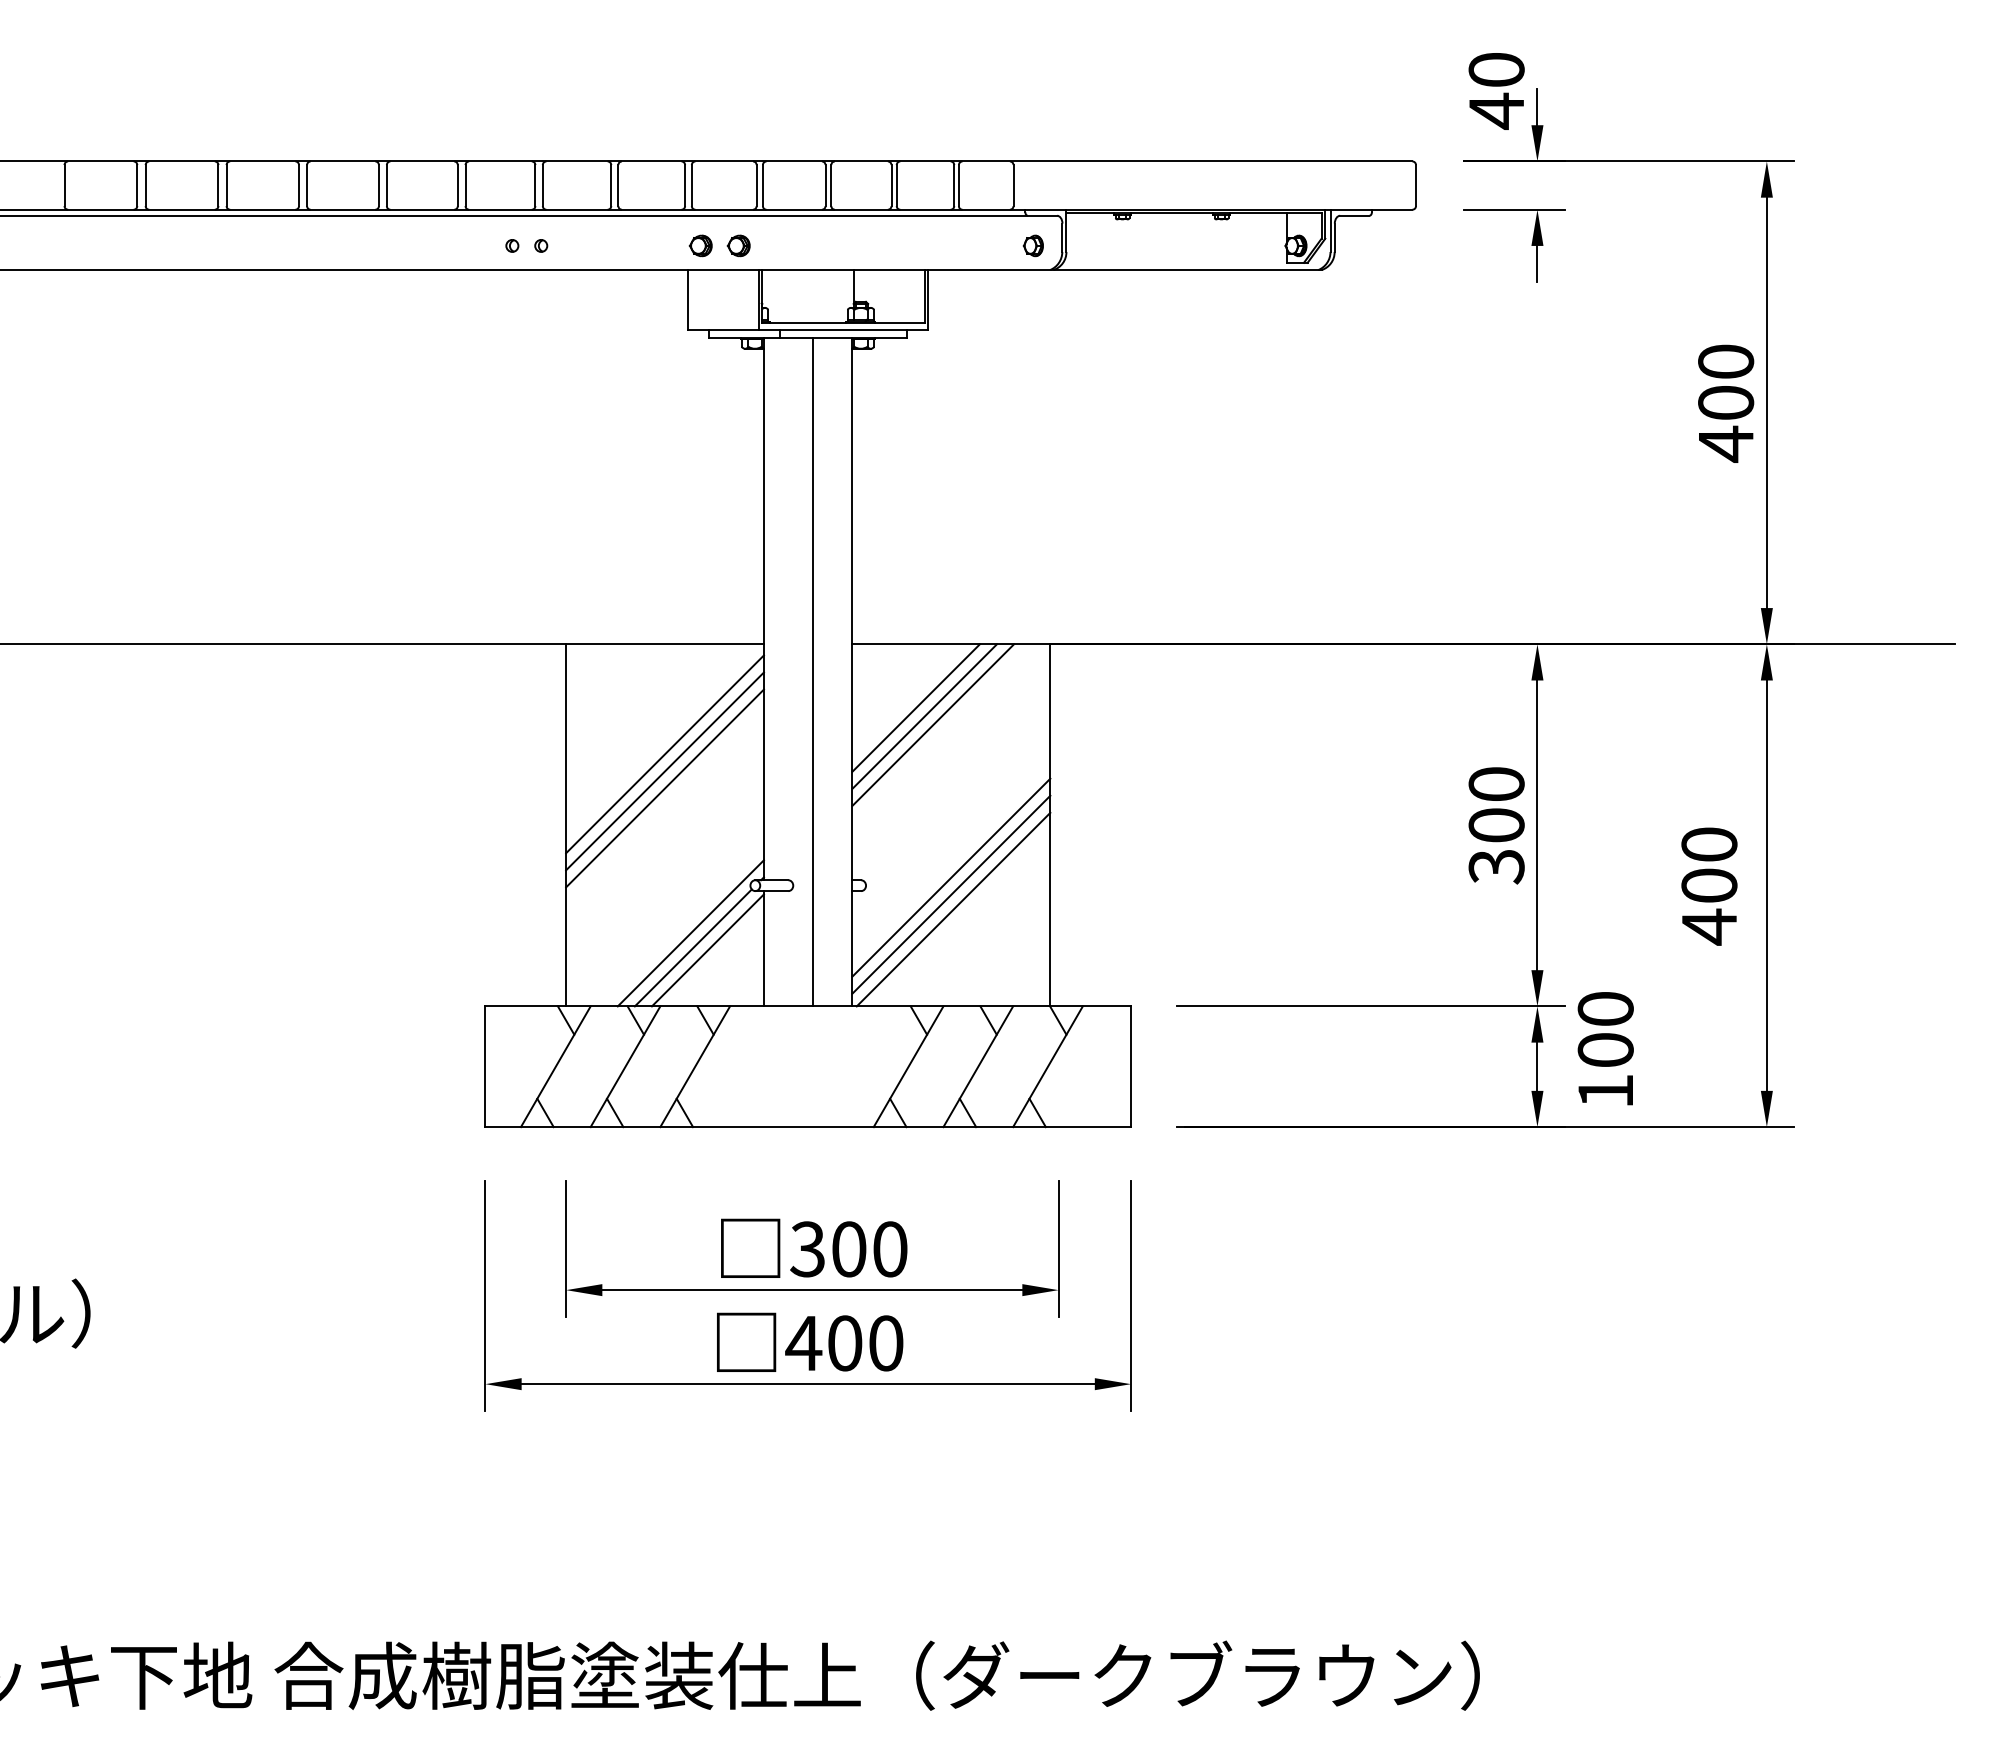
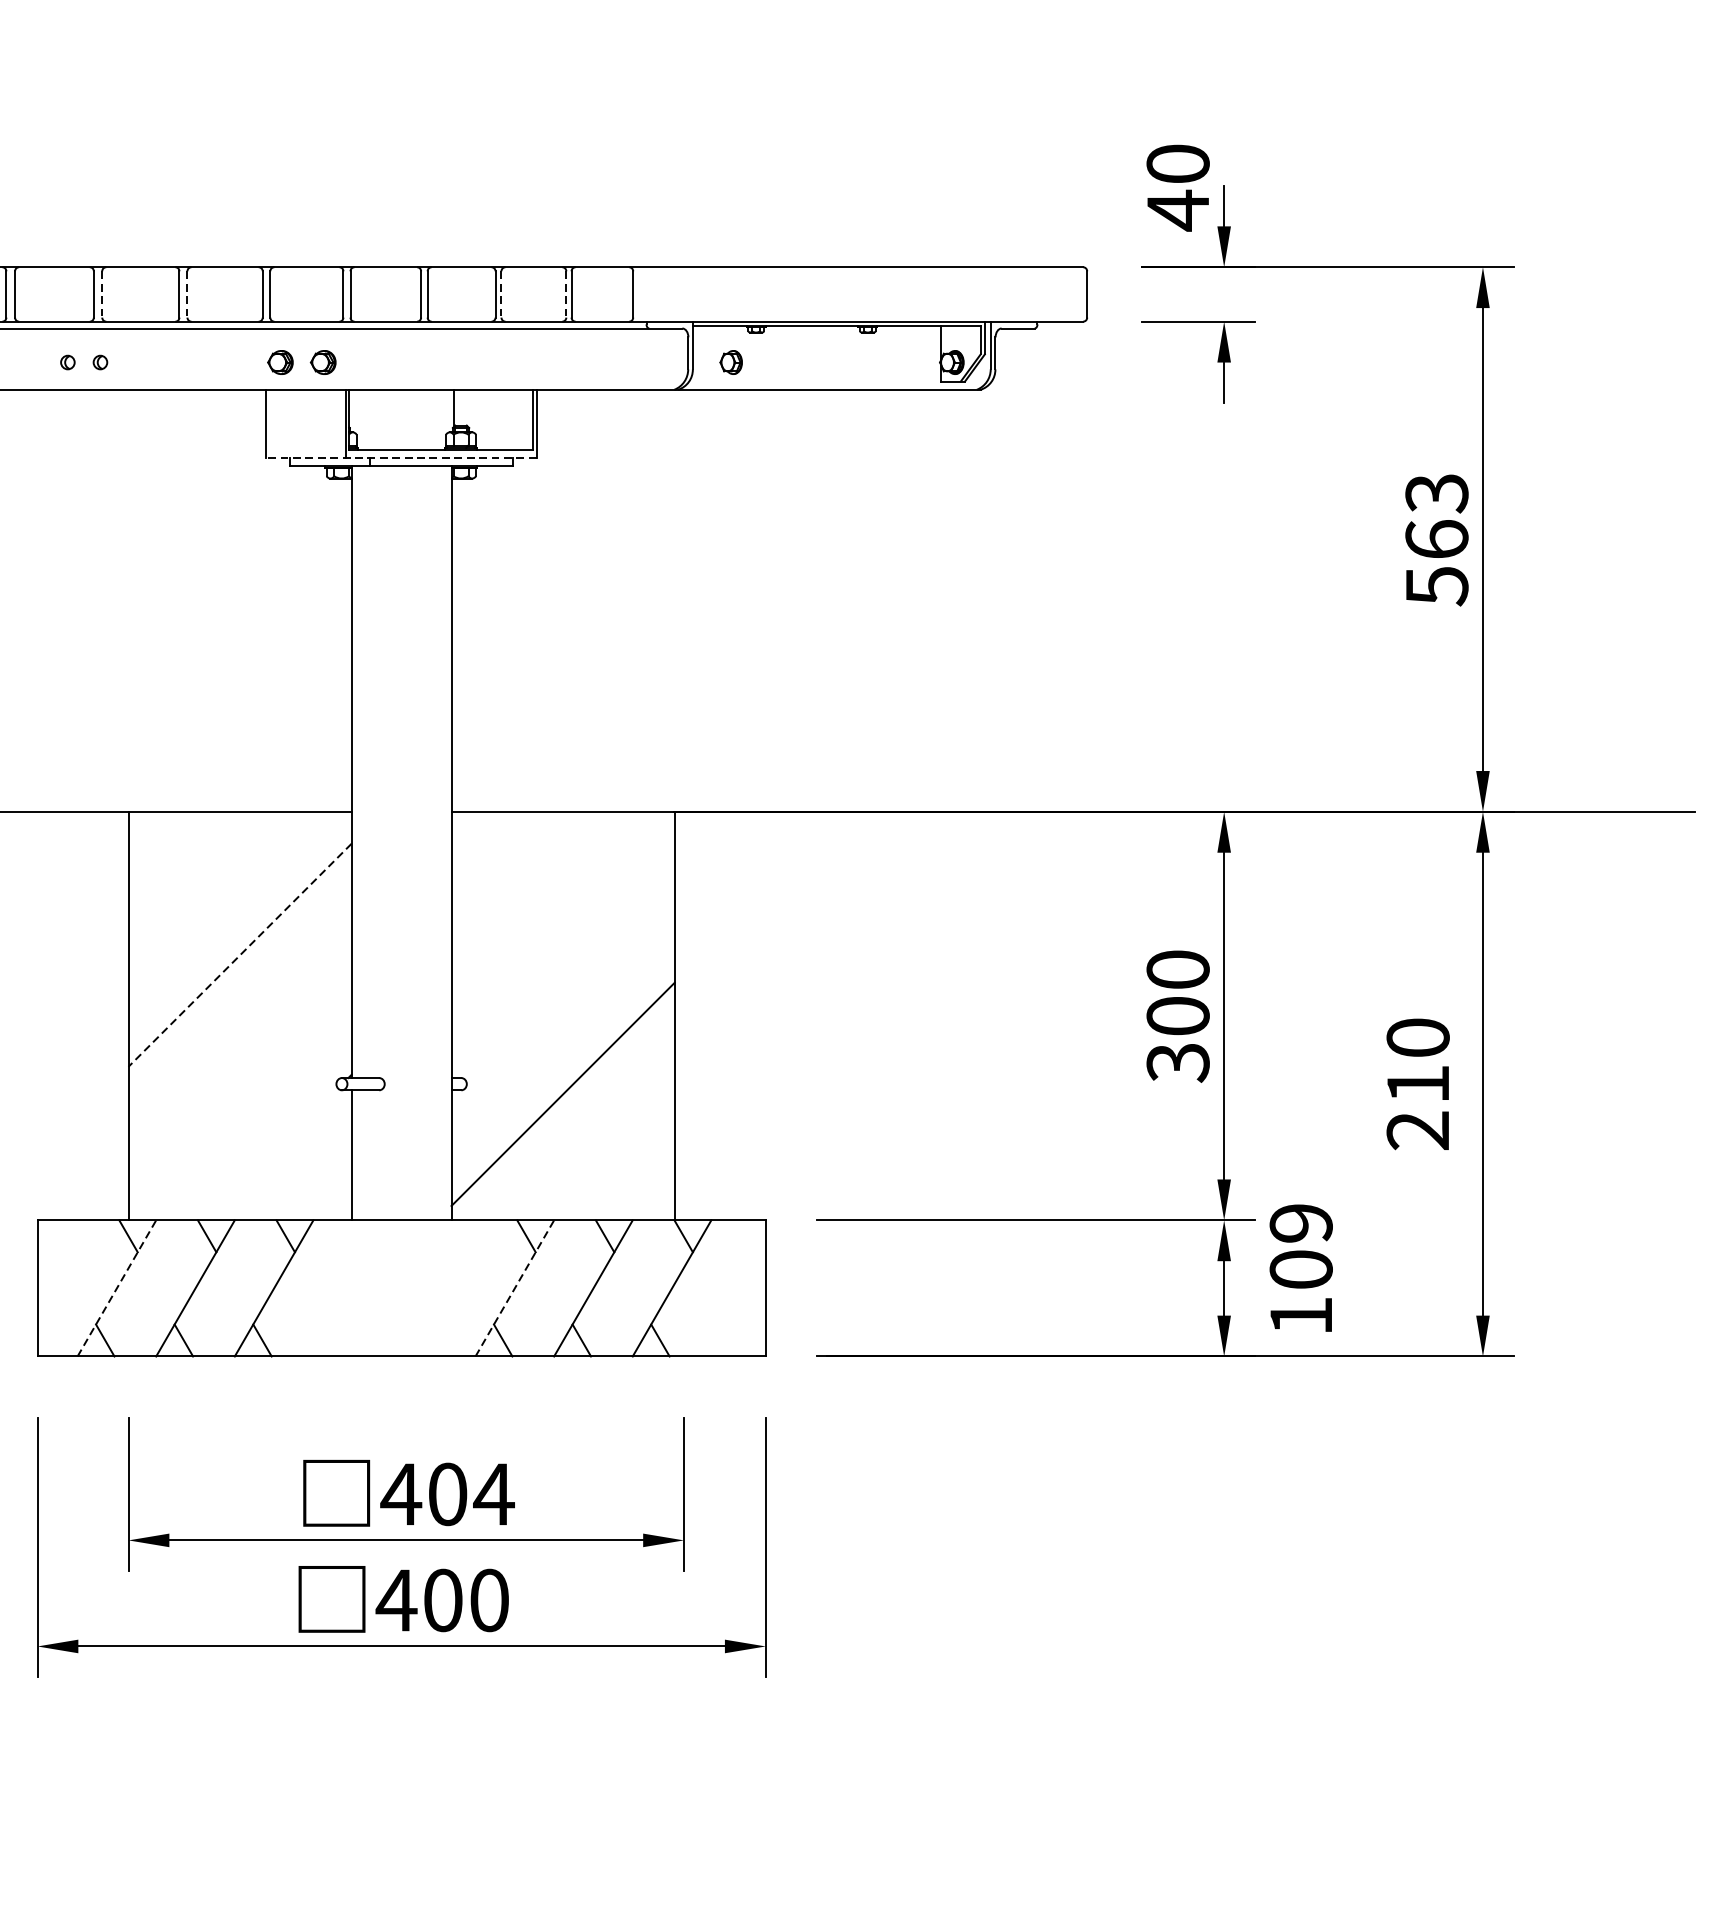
line: (542, 185) -> (101, 294), solid -> dashed
line: (618, 185) -> (187, 294), solid -> dashed
line: (896, 185) -> (501, 294), solid -> dashed
line: (954, 185) -> (566, 294), solid -> dashed
part: (1032, 245) -> (730, 362), moved
line: (807, 330) -> (400, 457), solid -> dashed
text: (1726, 403) -> (1437, 540), 400 -> 563
line: (812, 671) -> (406, 842), removed
line: (915, 707) -> (522, 883), removed
line: (924, 716) -> (532, 893), removed
line: (933, 724) -> (542, 902), removed
line: (664, 754) -> (239, 936), removed
line: (665, 771) -> (240, 955), solid -> dashed
line: (664, 788) -> (239, 974), removed
line: (951, 877) -> (563, 1074), removed
text: (1709, 906) -> (1418, 1107), 400 -> 210
line: (953, 909) -> (565, 1111), removed
line: (690, 933) -> (268, 1138), removed
line: (692, 947) -> (271, 1153), removed
line: (707, 950) -> (287, 1157), removed
text: (1605, 1009) -> (1300, 1223), 100 -> 109
line: (555, 1066) -> (116, 1288), solid -> dashed
line: (908, 1066) -> (514, 1288), solid -> dashed
text: (848, 1249) -> (447, 1494), 300 -> 404

